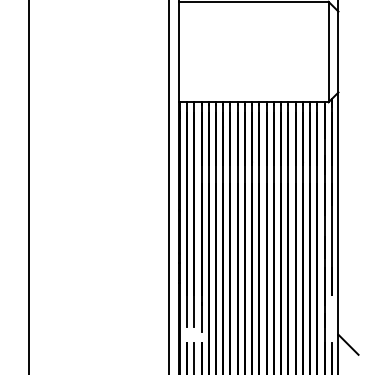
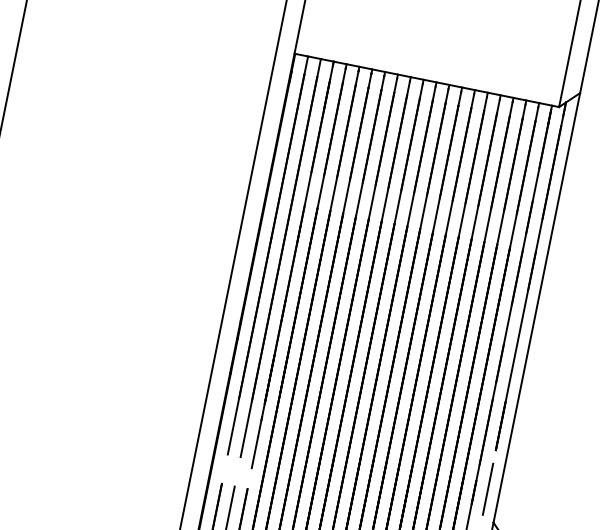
line: (331, 316) -> (487, 487), added

